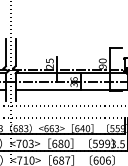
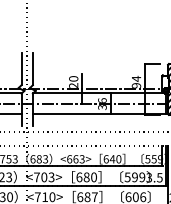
text: (49, 60) -> (73, 78), 25 -> 20
text: (102, 60) -> (136, 78), 90 -> 94

